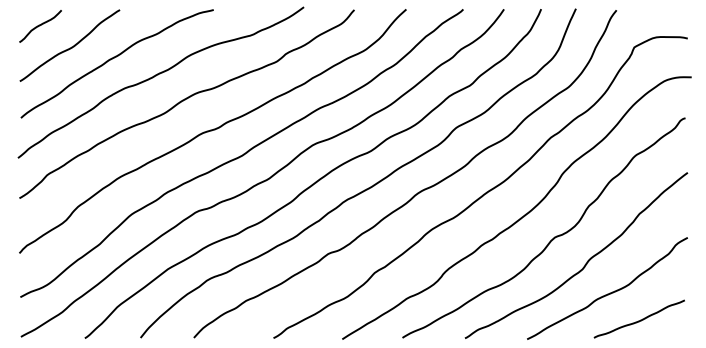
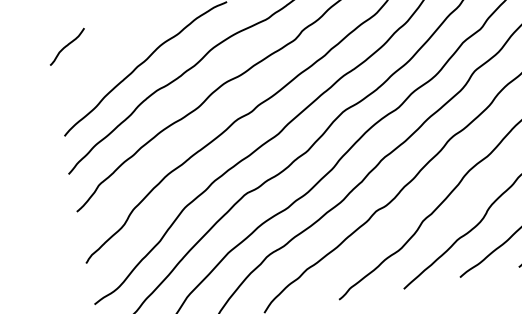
curve: (69, 47) -> (98, 61), removed

